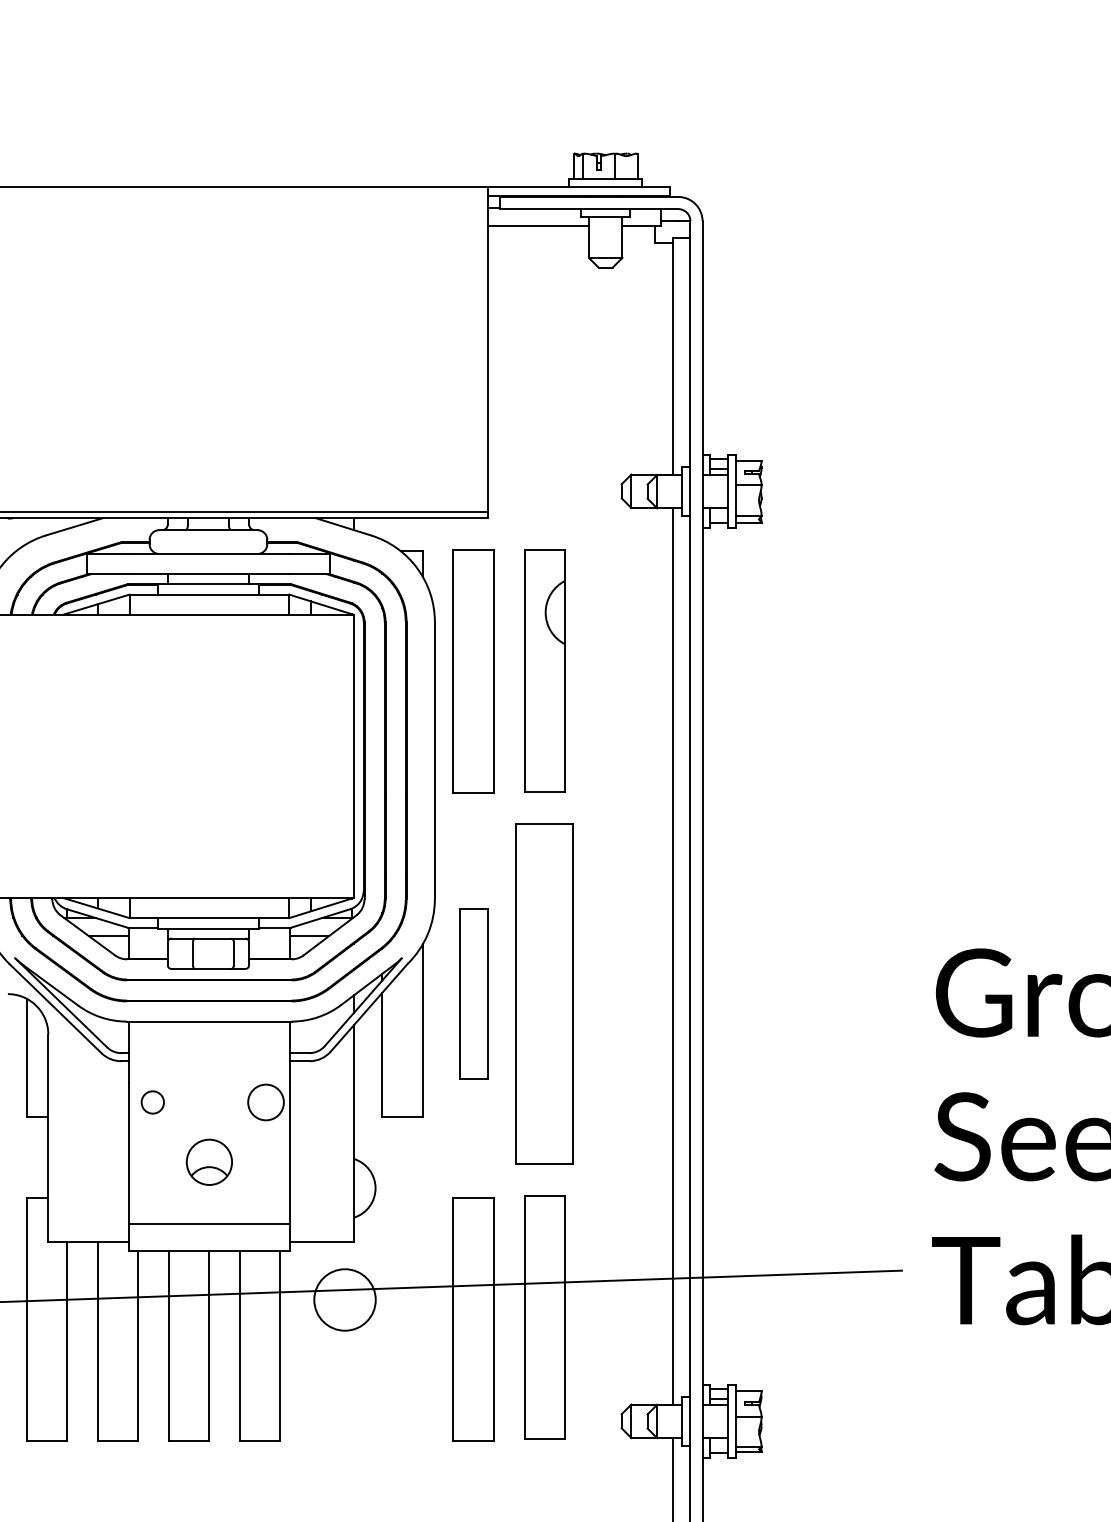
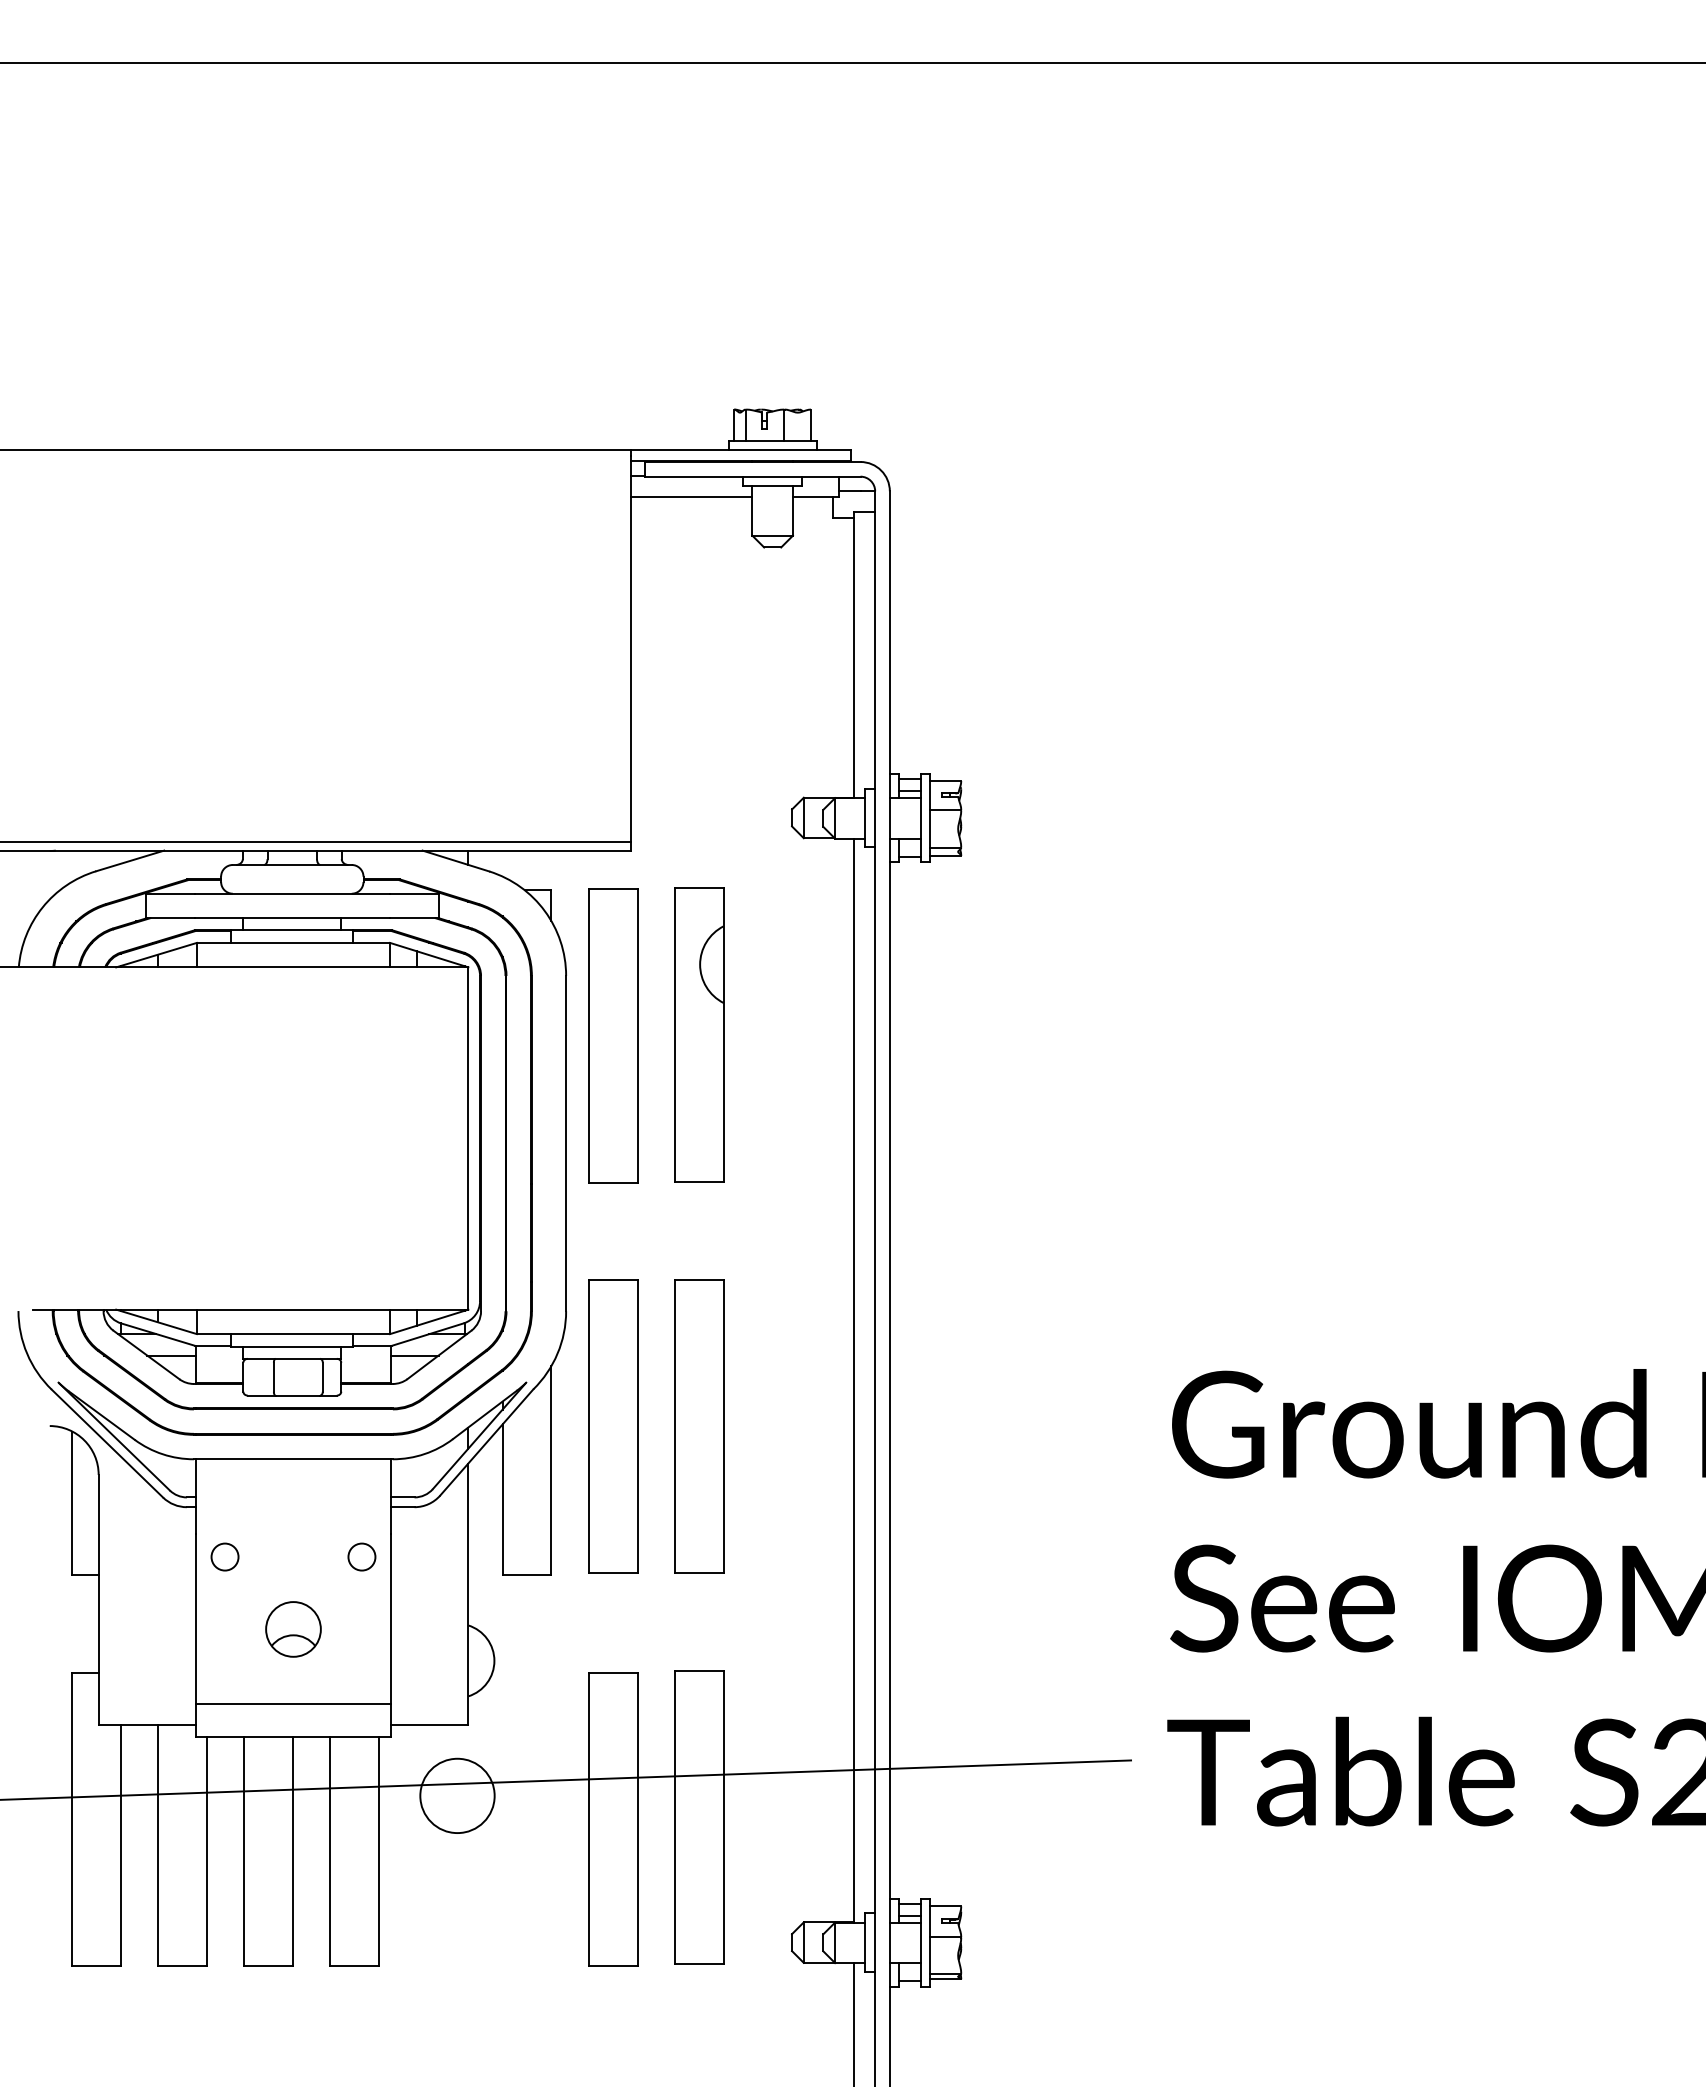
part: (474, 994) -> (613, 1426), size x1.43
part: (545, 994) -> (699, 1426), size x0.71
circle: (265, 1102) -> (361, 1556), size x0.62

